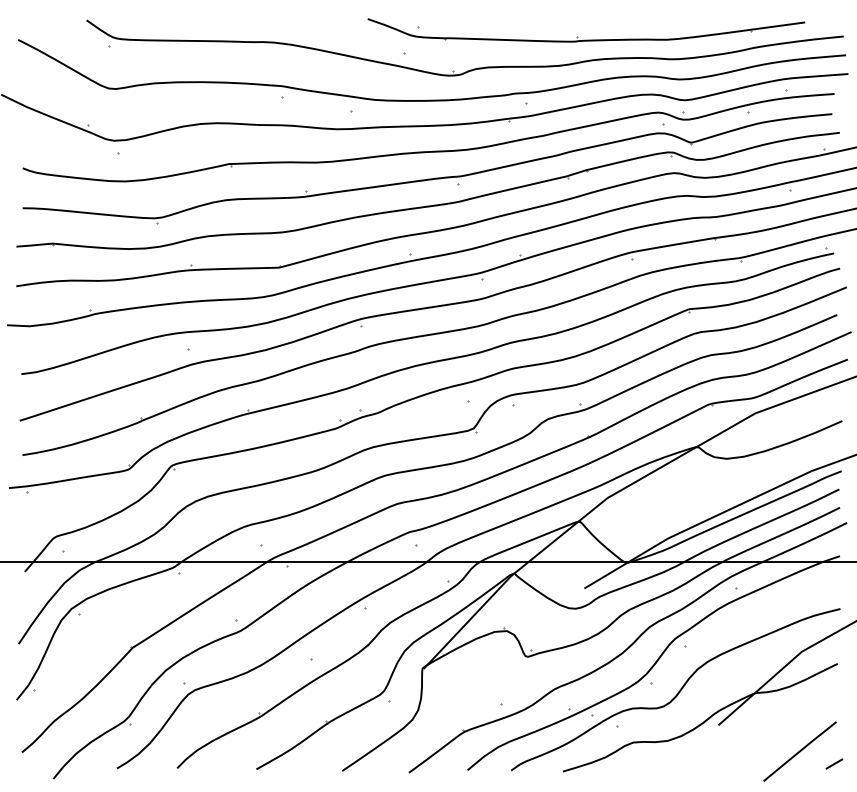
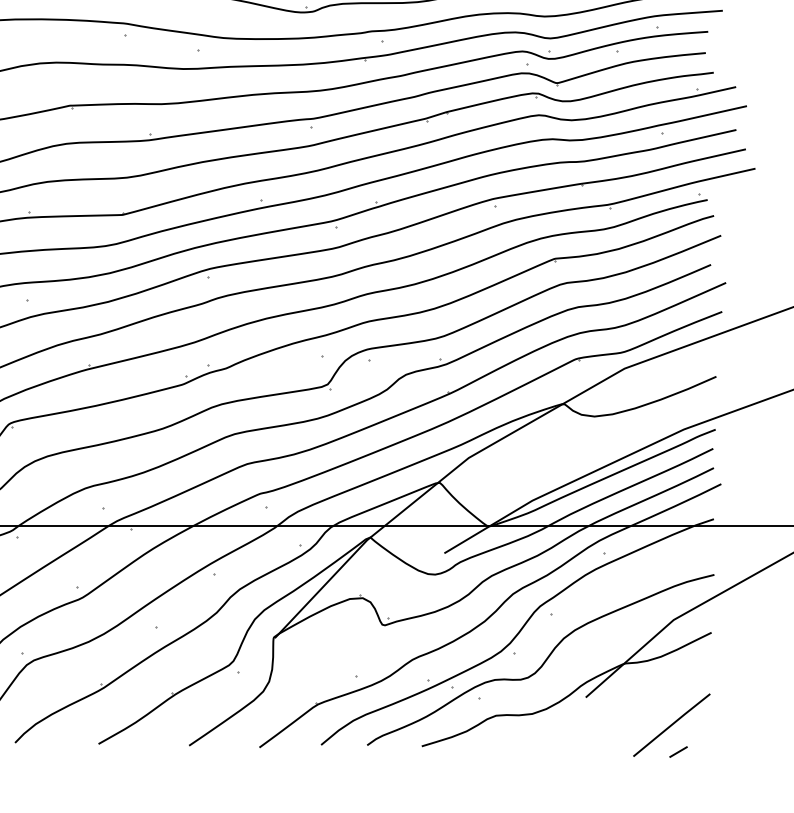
line: (834, 763) -> (678, 751), moved

